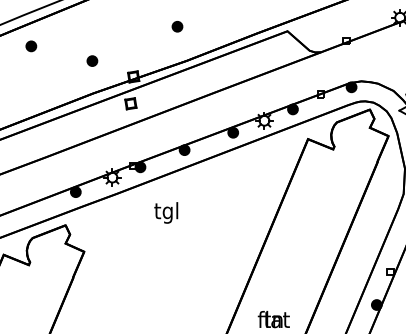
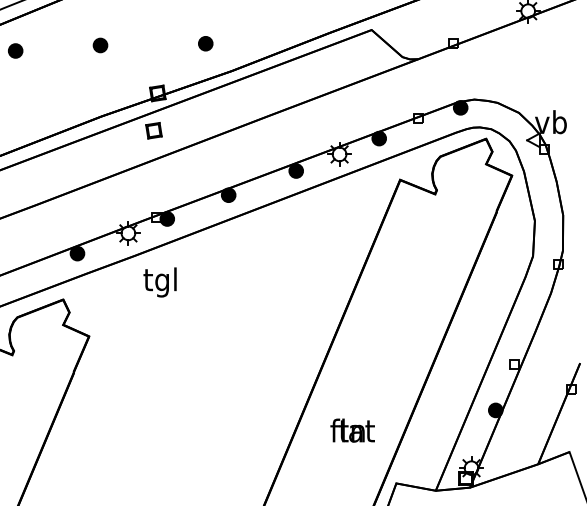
part: (177, 26) -> (205, 43), moved
part: (92, 61) -> (100, 45), moved
text: (165, 212) -> (159, 282), moved

